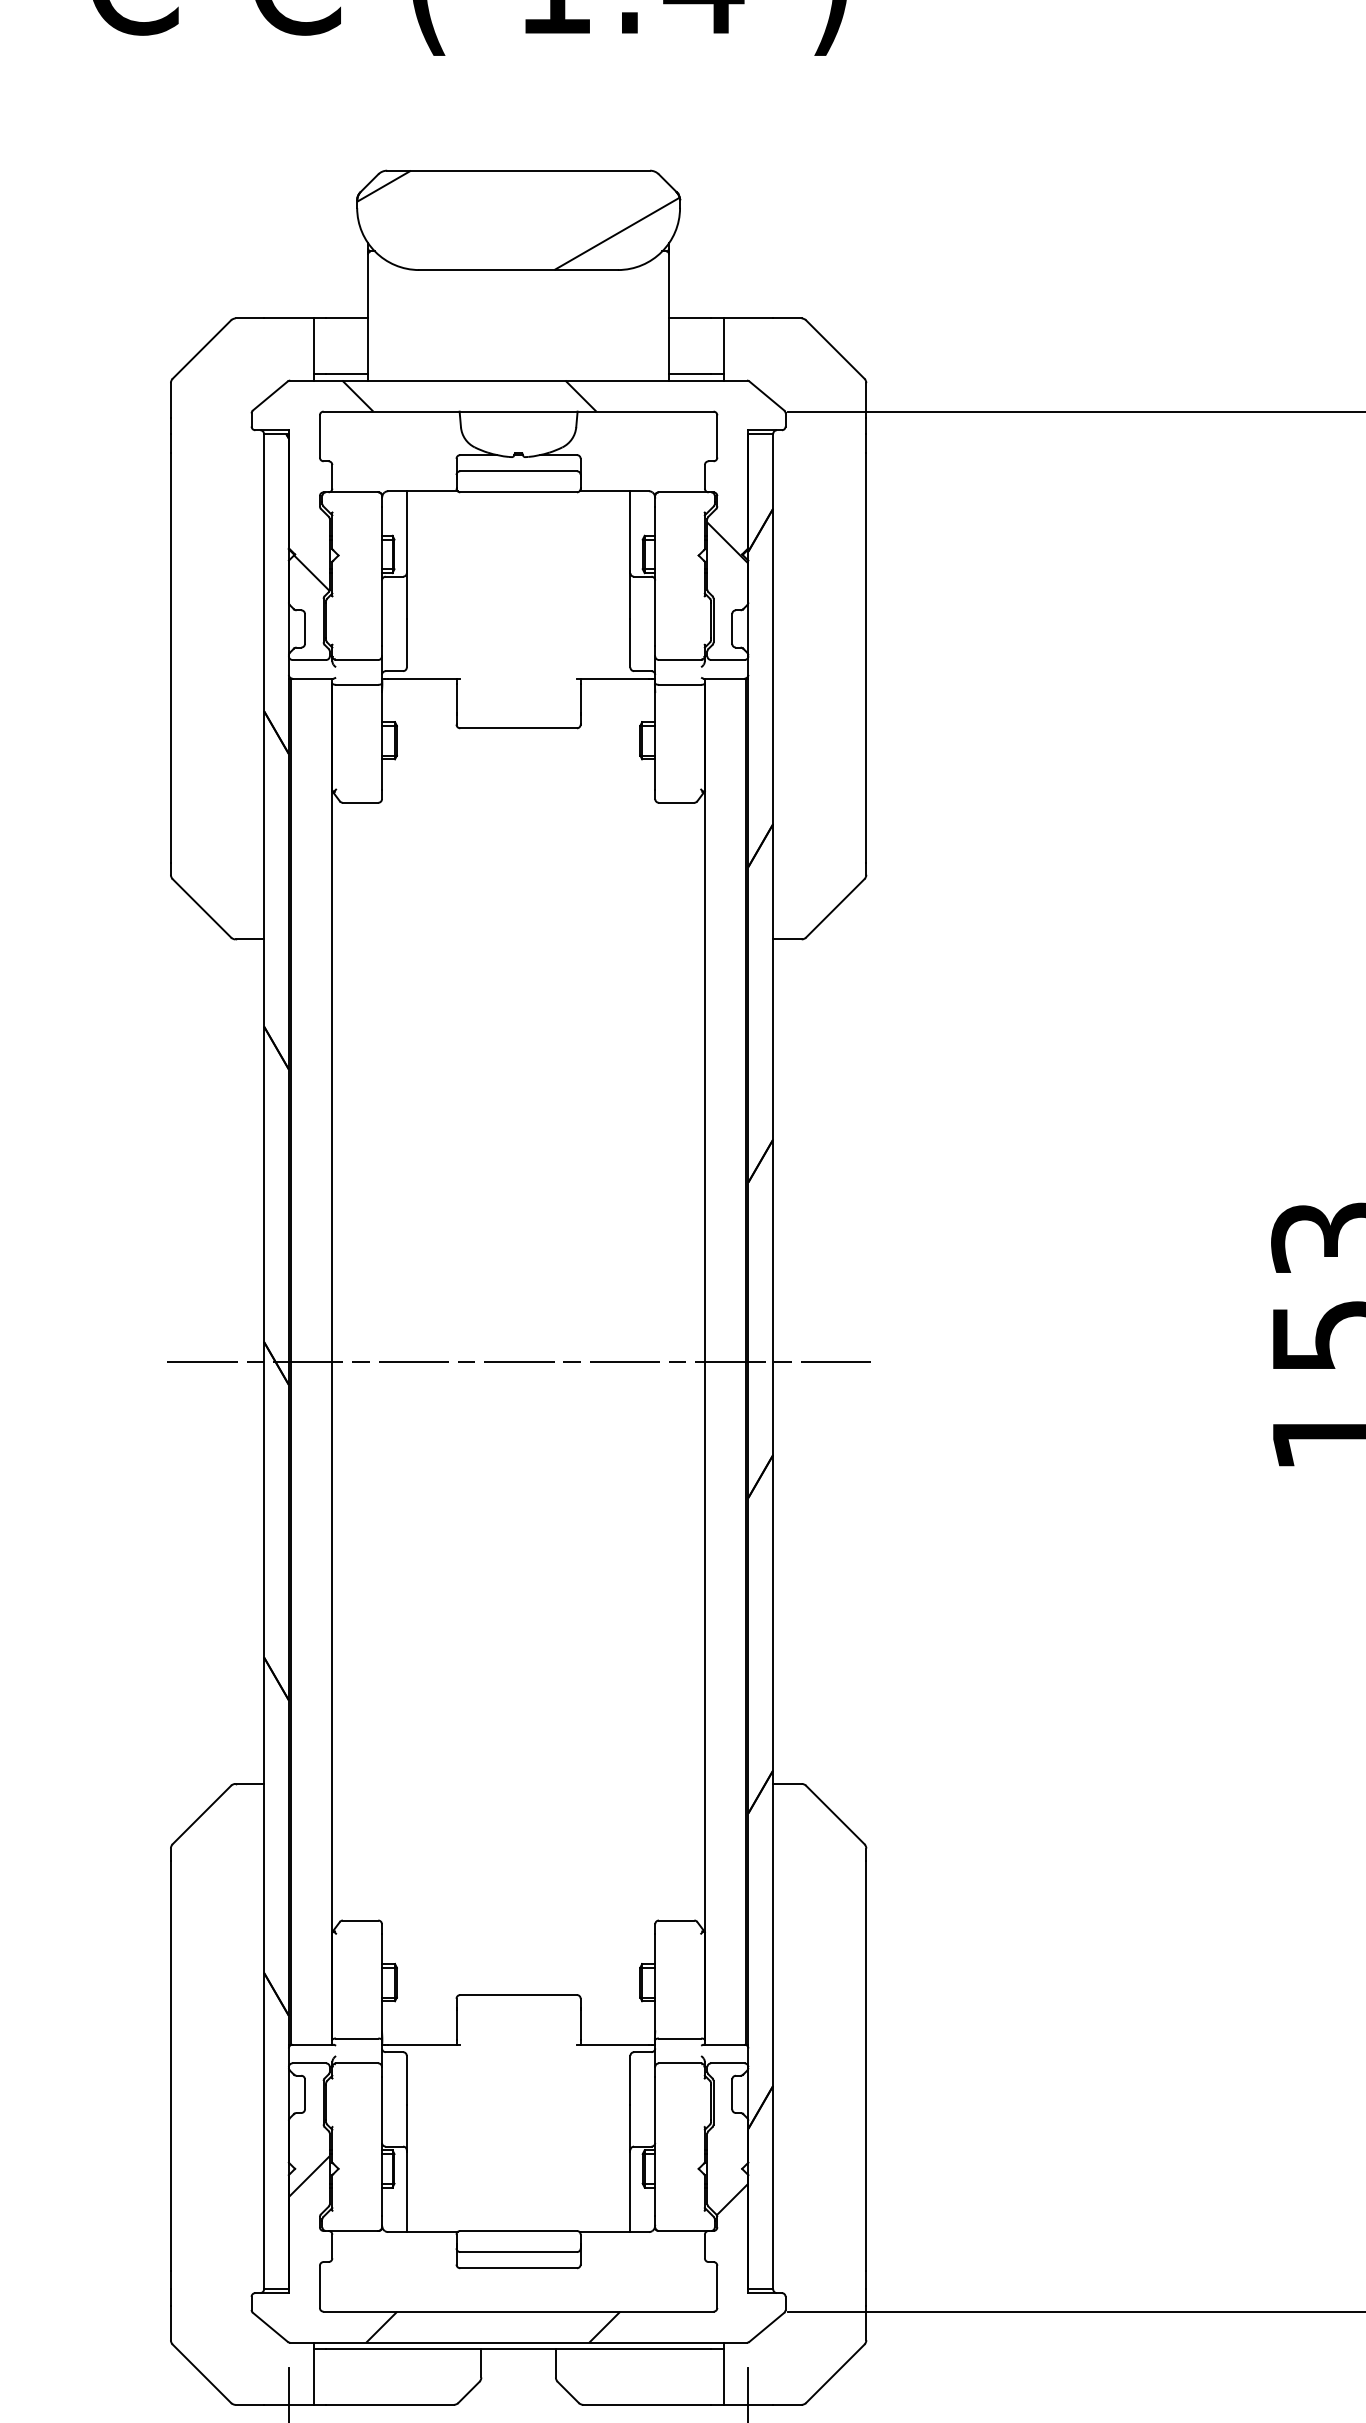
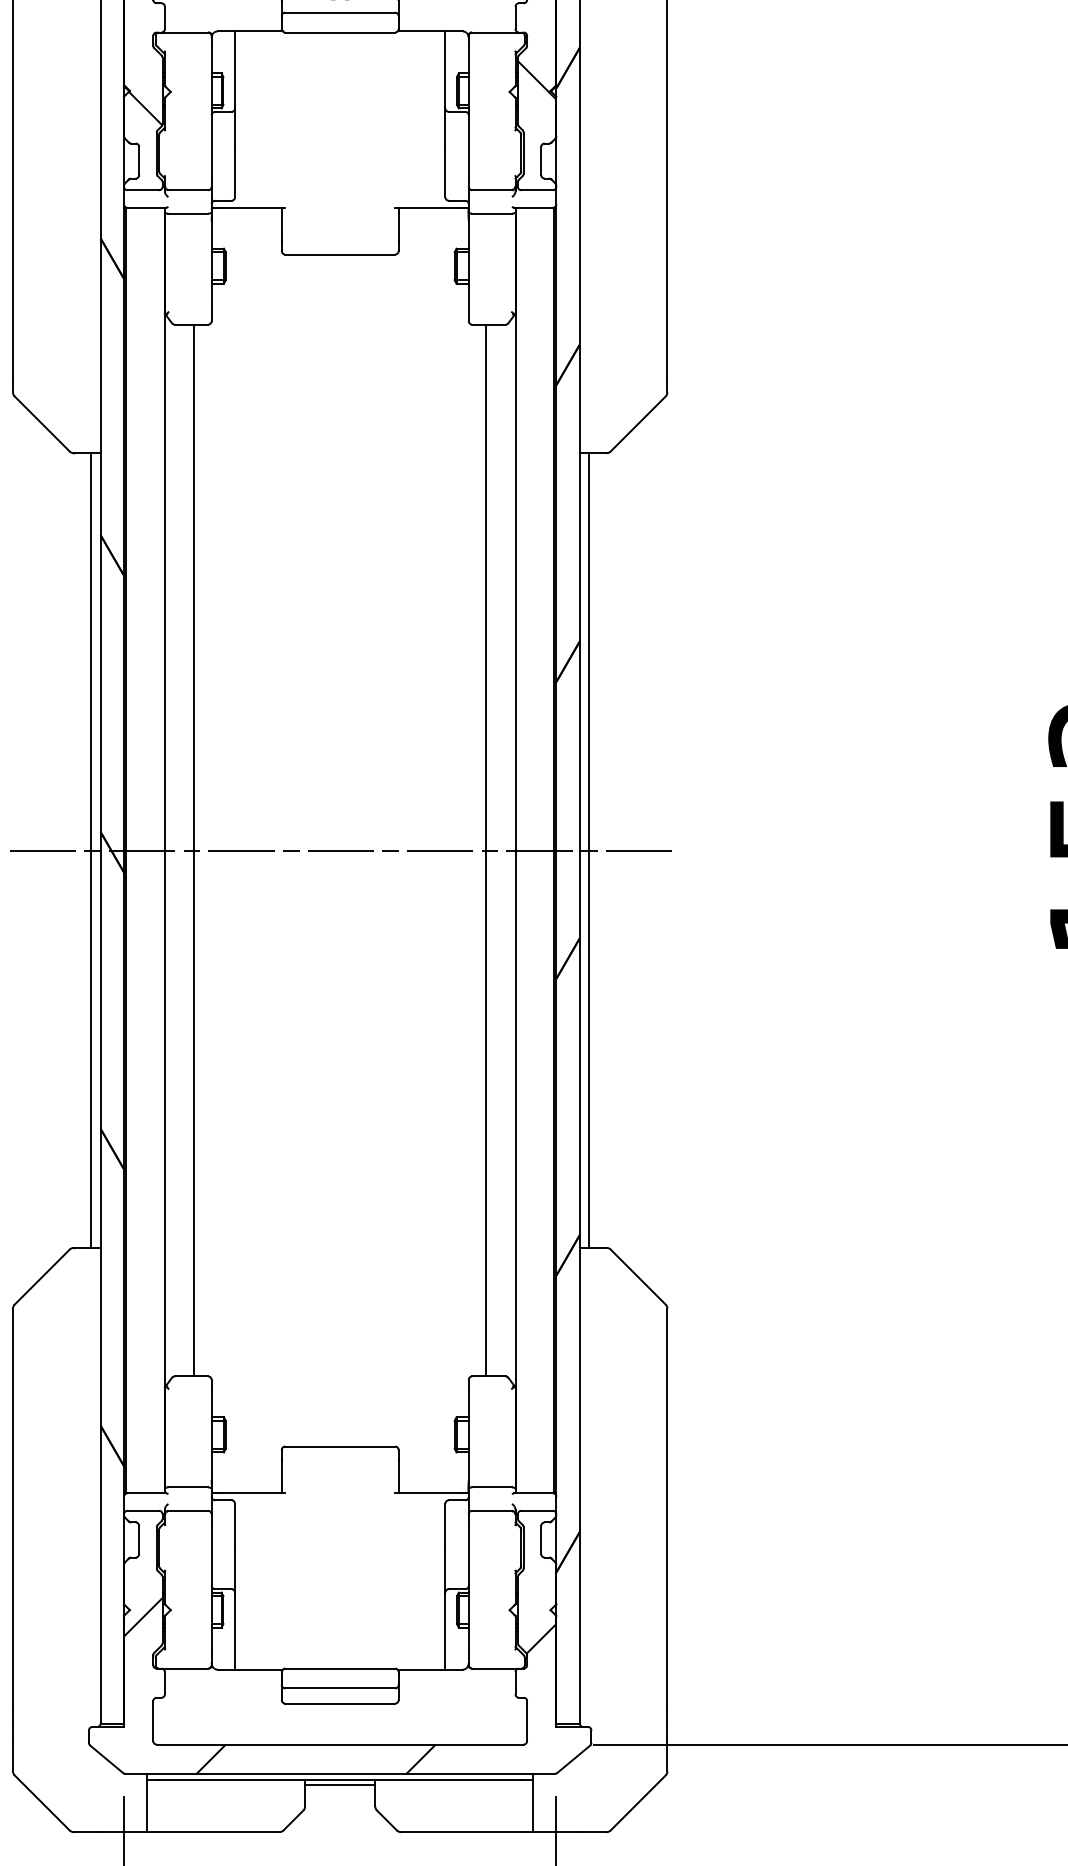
line: (254, 1361) -> (91, 850), added
line: (363, 1361) -> (194, 850), added
line: (673, 1361) -> (485, 850), added
line: (783, 1361) -> (589, 850), added
line: (518, 2355) -> (340, 1785), added

